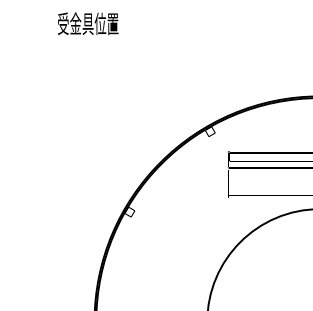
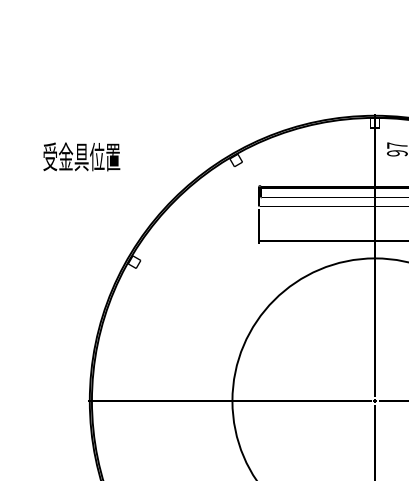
text: (87, 23) -> (81, 156), moved

